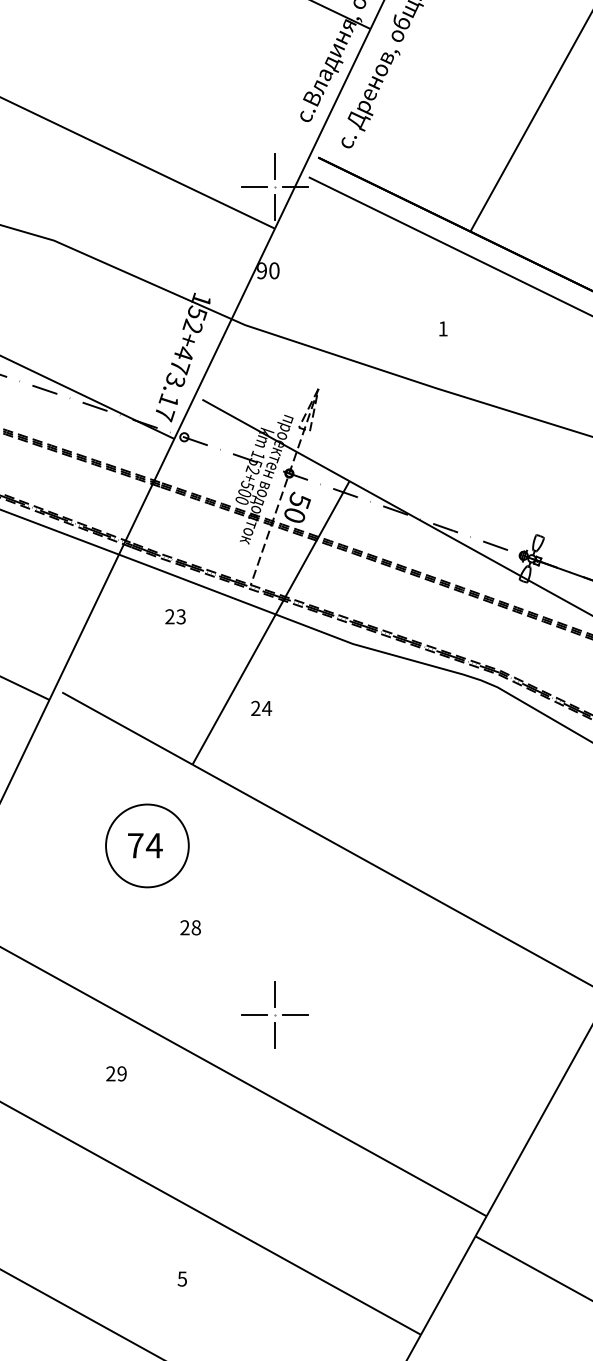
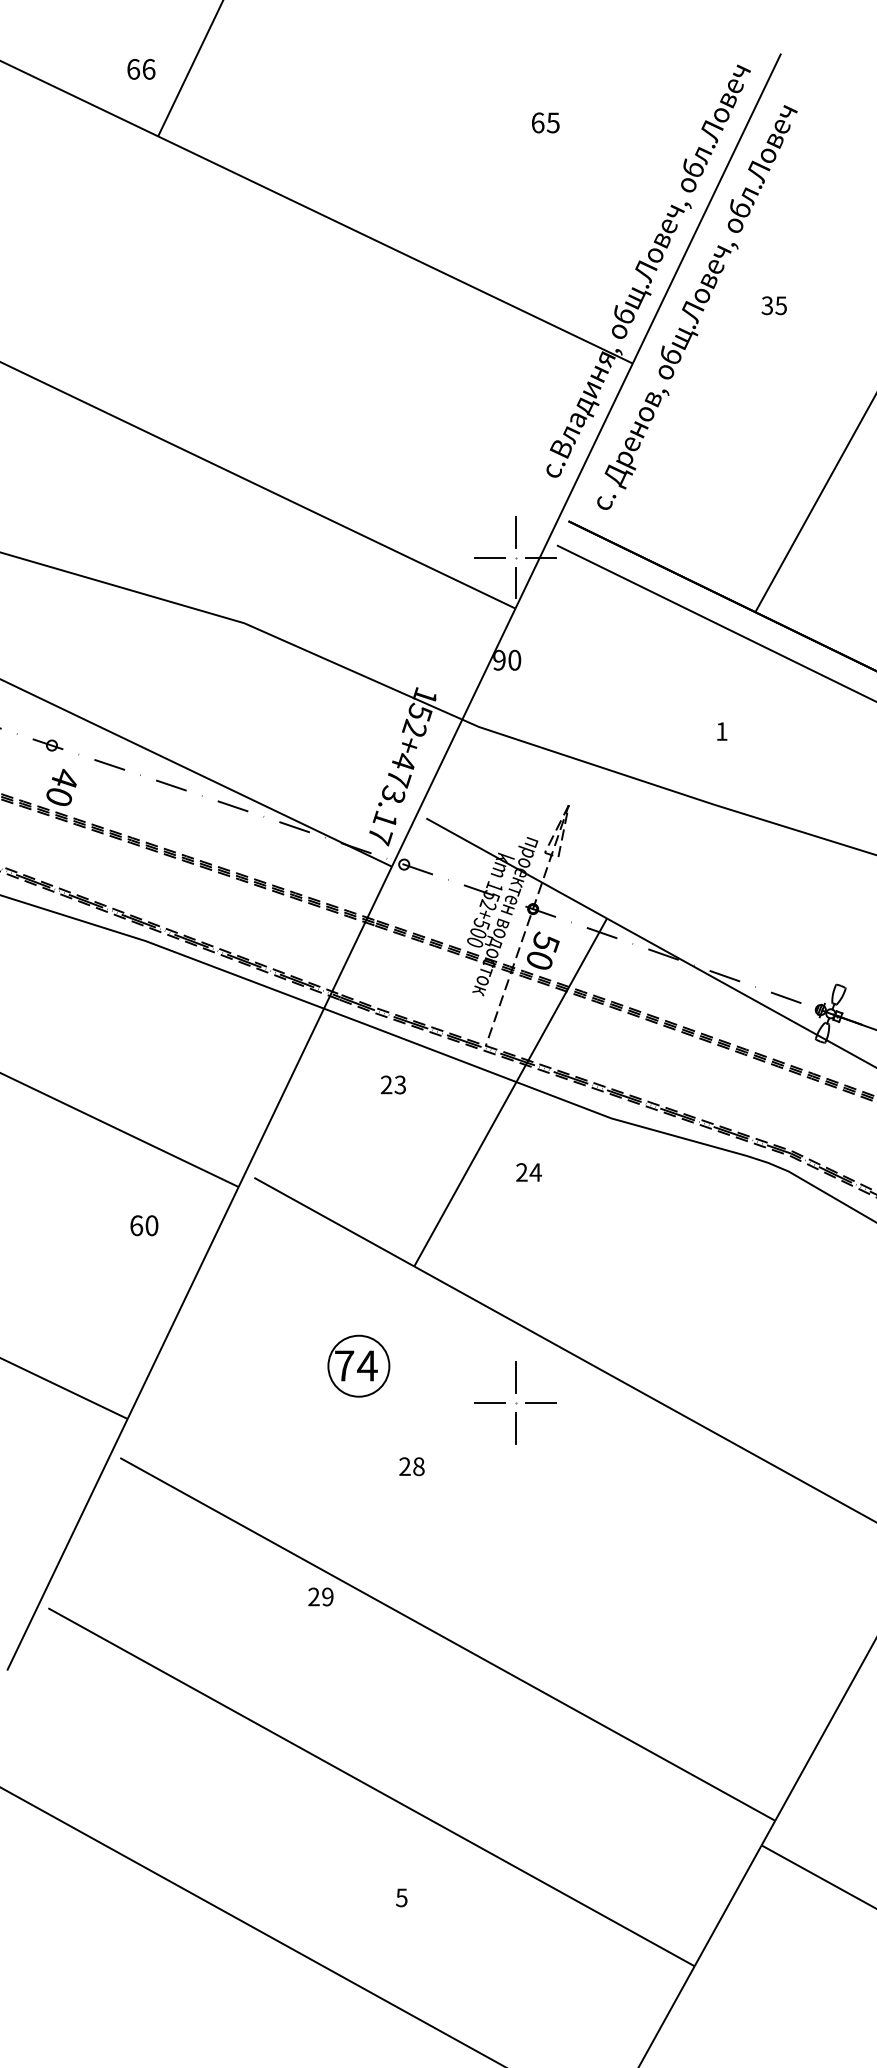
text: (261, 708) -> (528, 1172), moved
circle: (147, 846) -> (358, 1366), size x0.6
part: (275, 1014) -> (515, 1402), moved
text: (116, 1073) -> (320, 1596), moved

